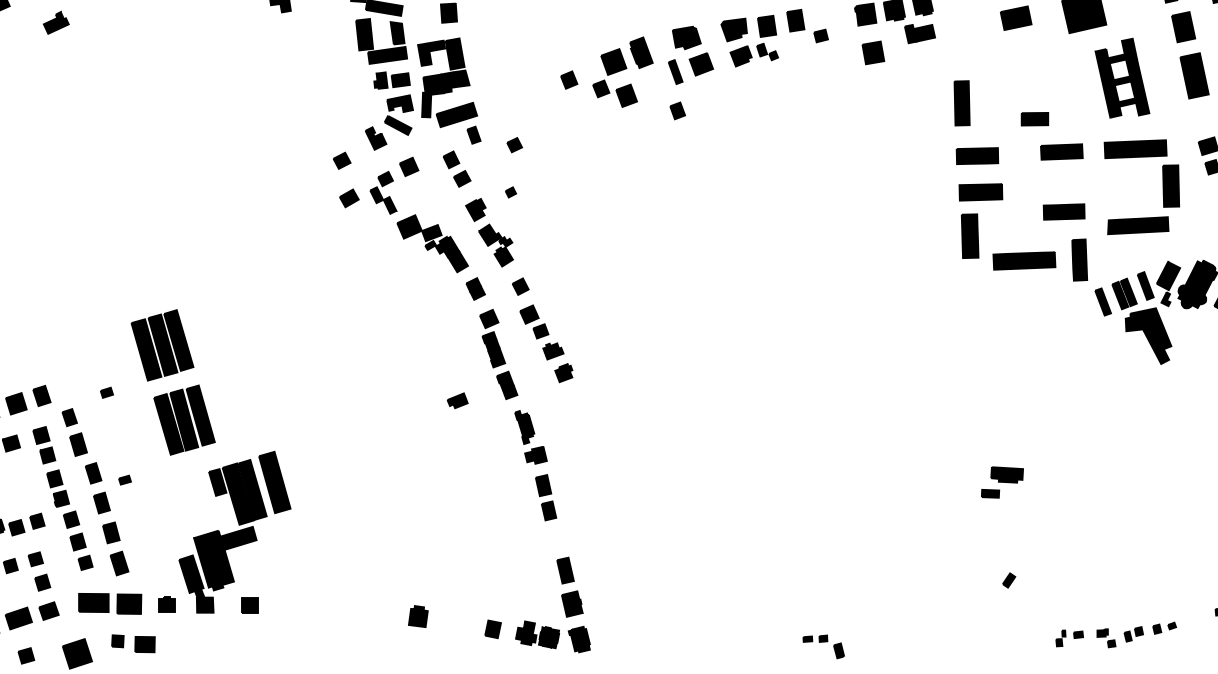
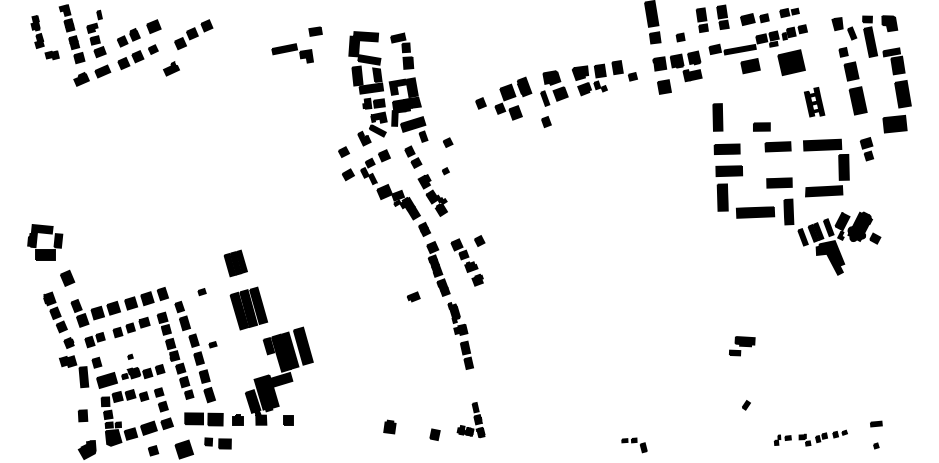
part: (1122, 76) -> (814, 101), size x0.6
part: (520, 285) -> (479, 240), moved
part: (162, 345) -> (235, 263), size x0.6
part: (551, 604) -> (470, 419), size x0.6

